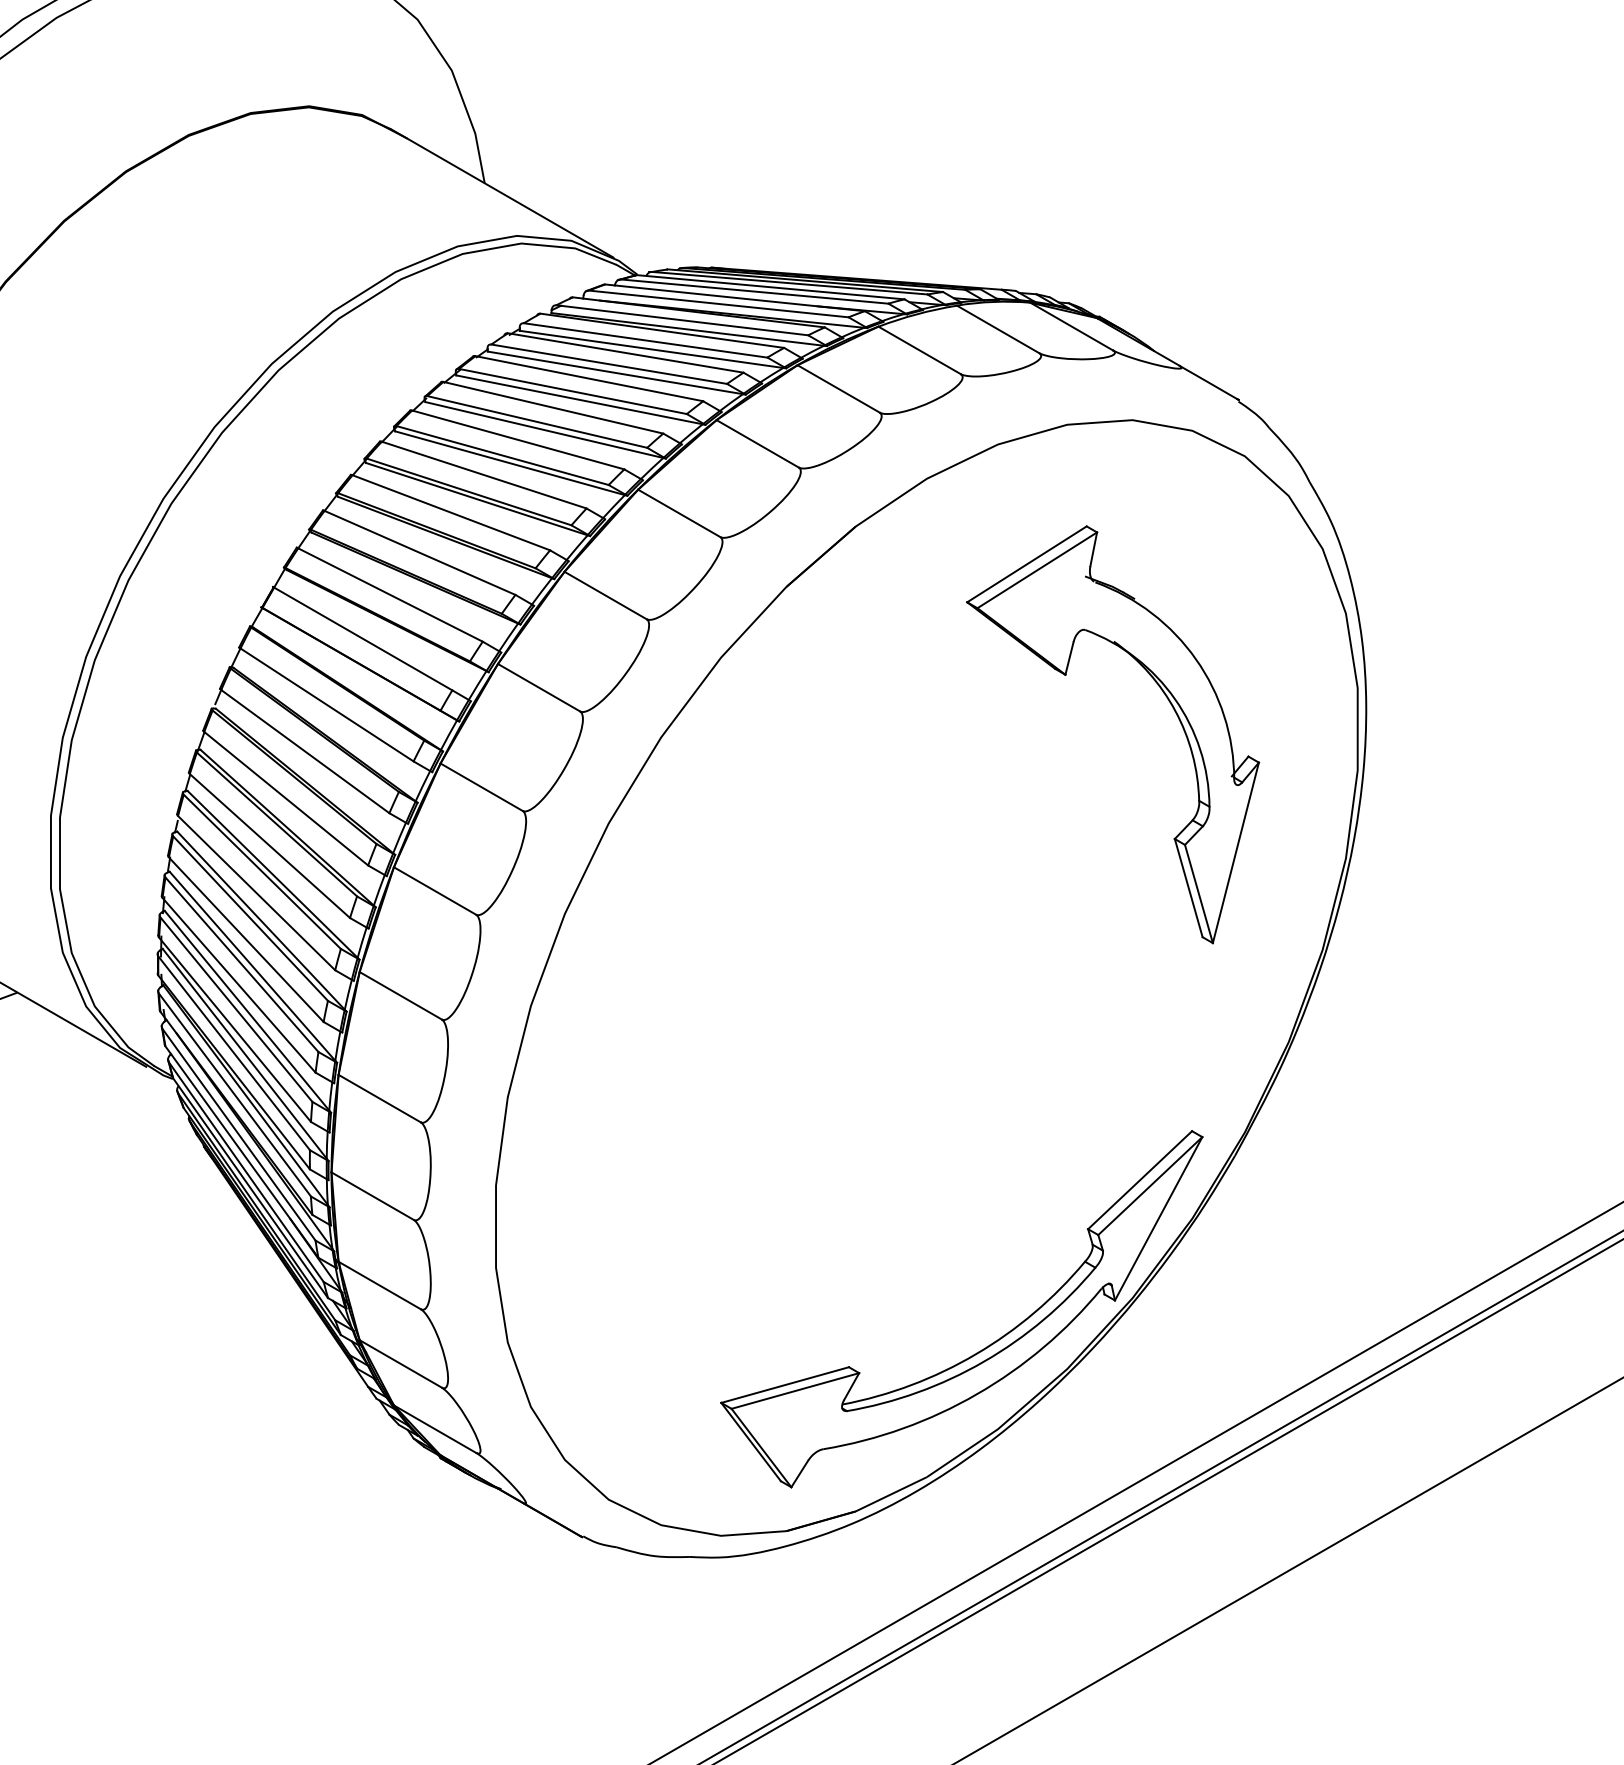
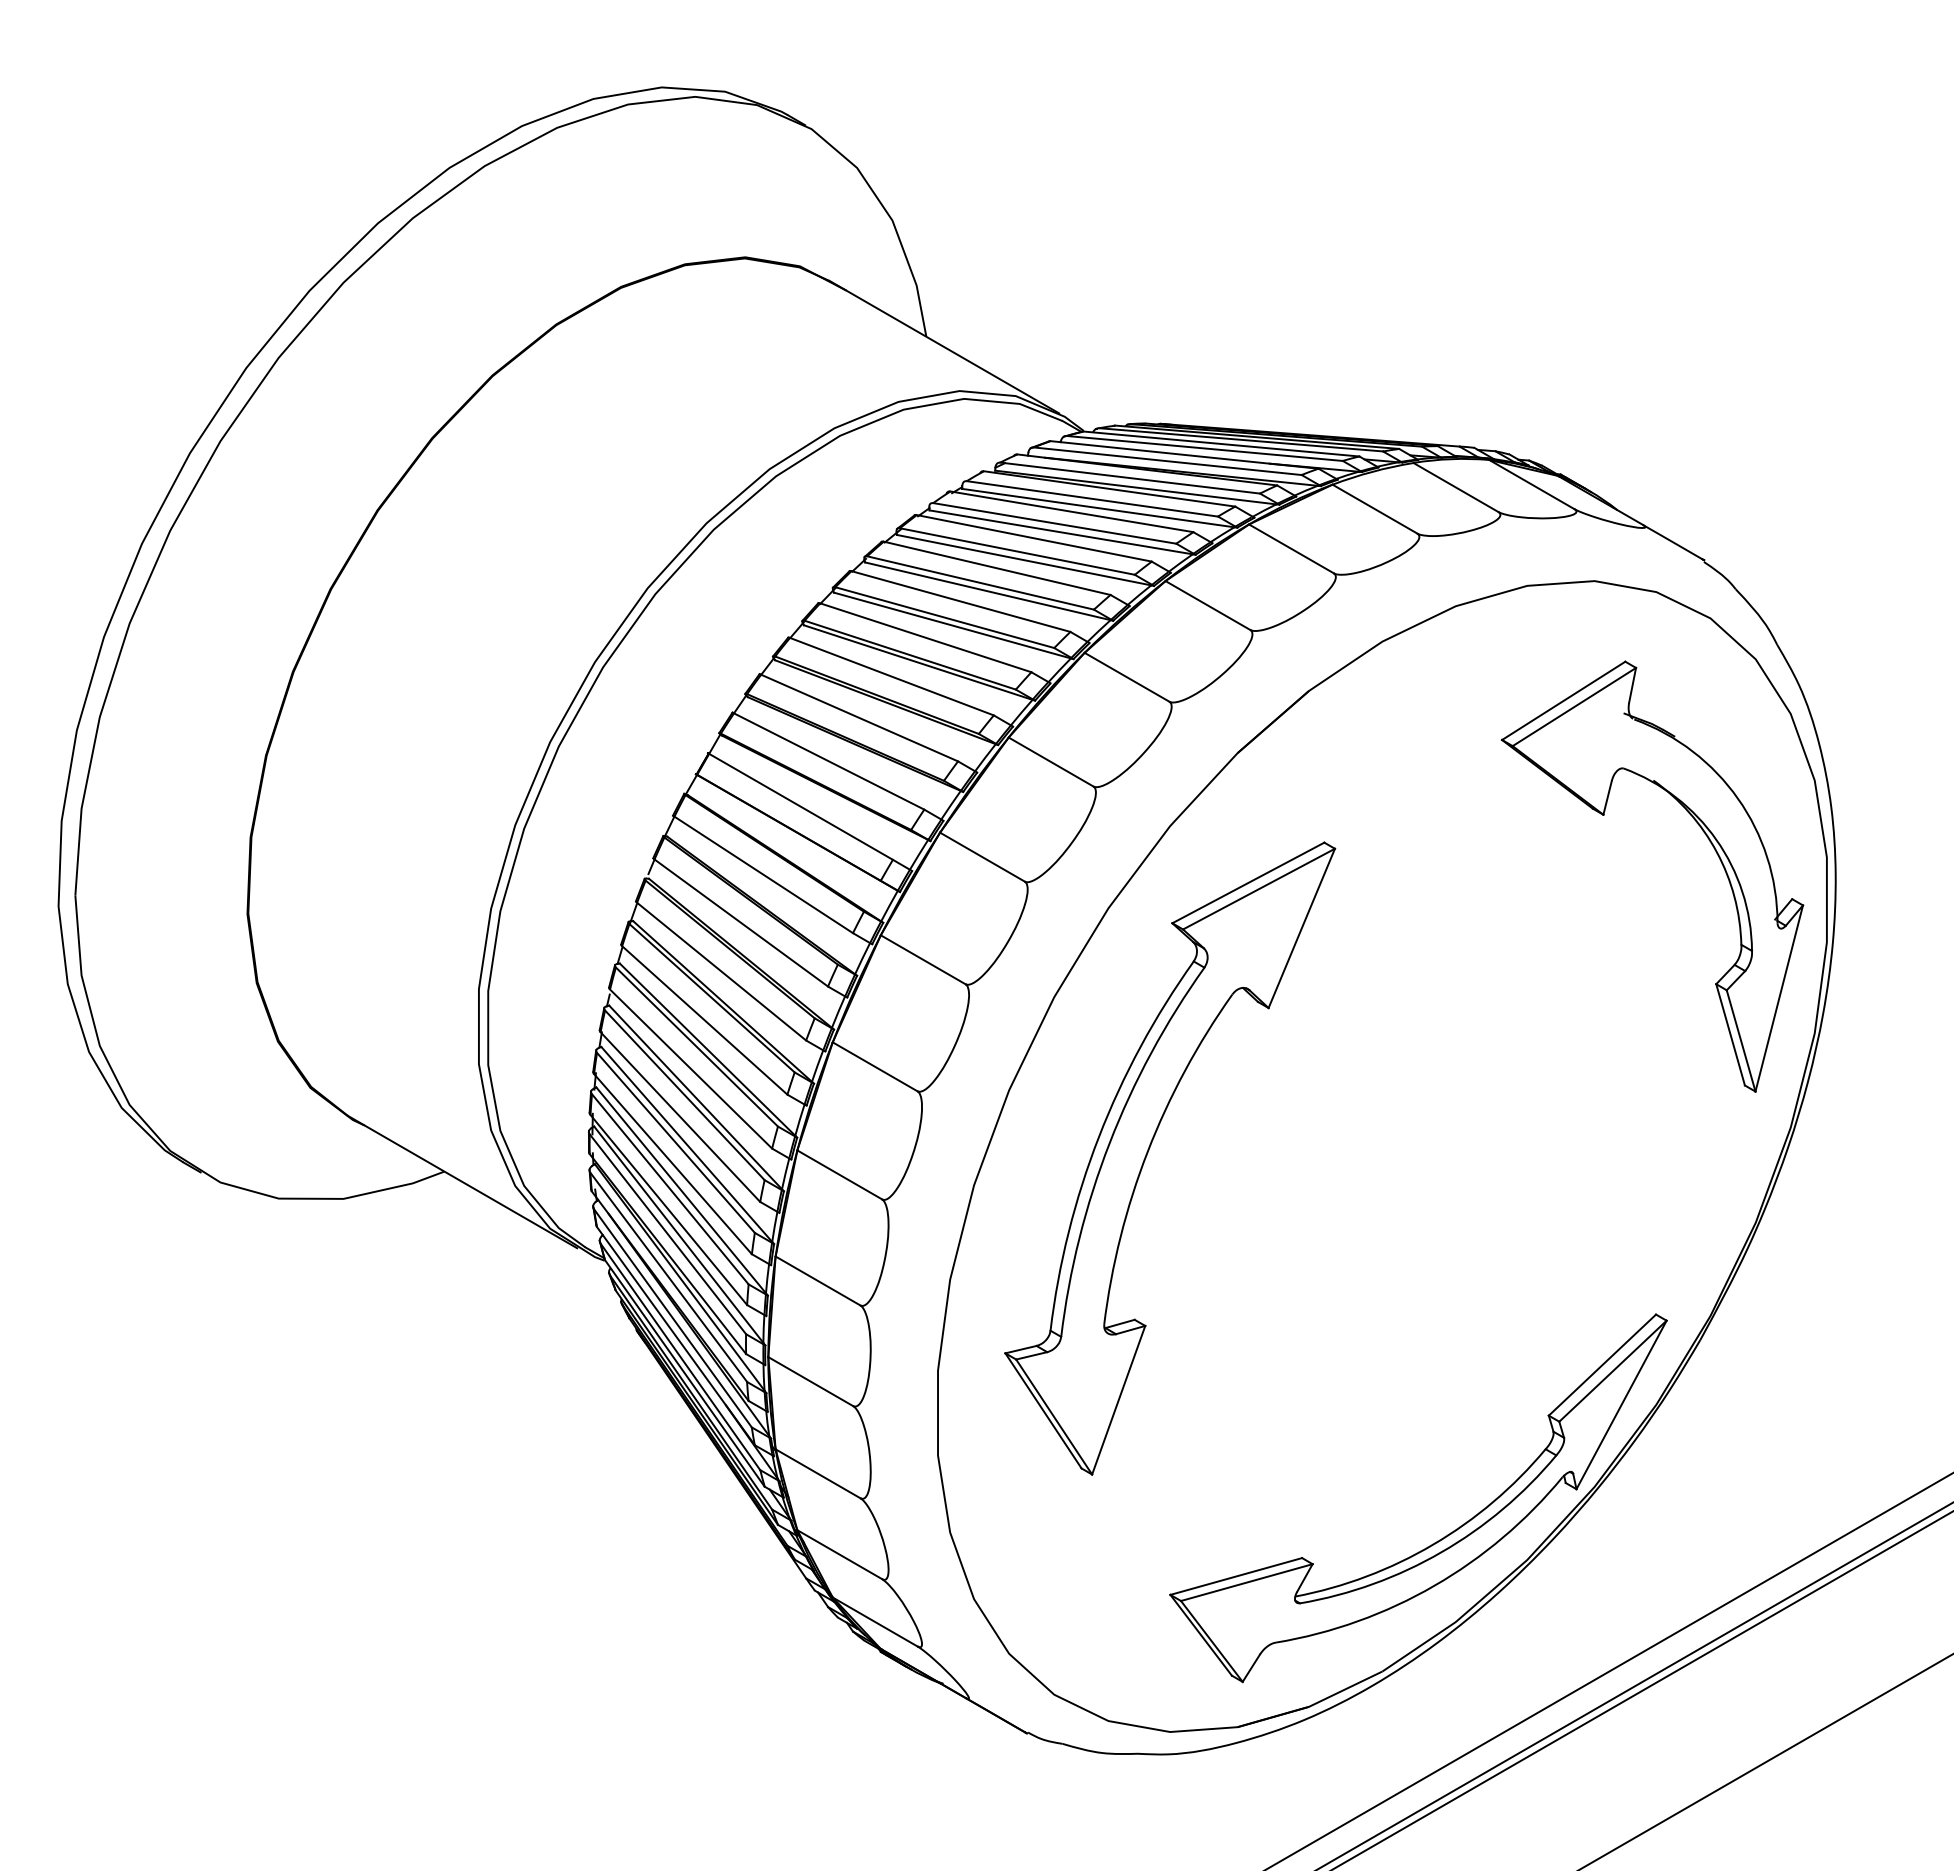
part: (1169, 702) -> (1710, 843), moved
part: (701, 972) -> (1149, 1150), added

